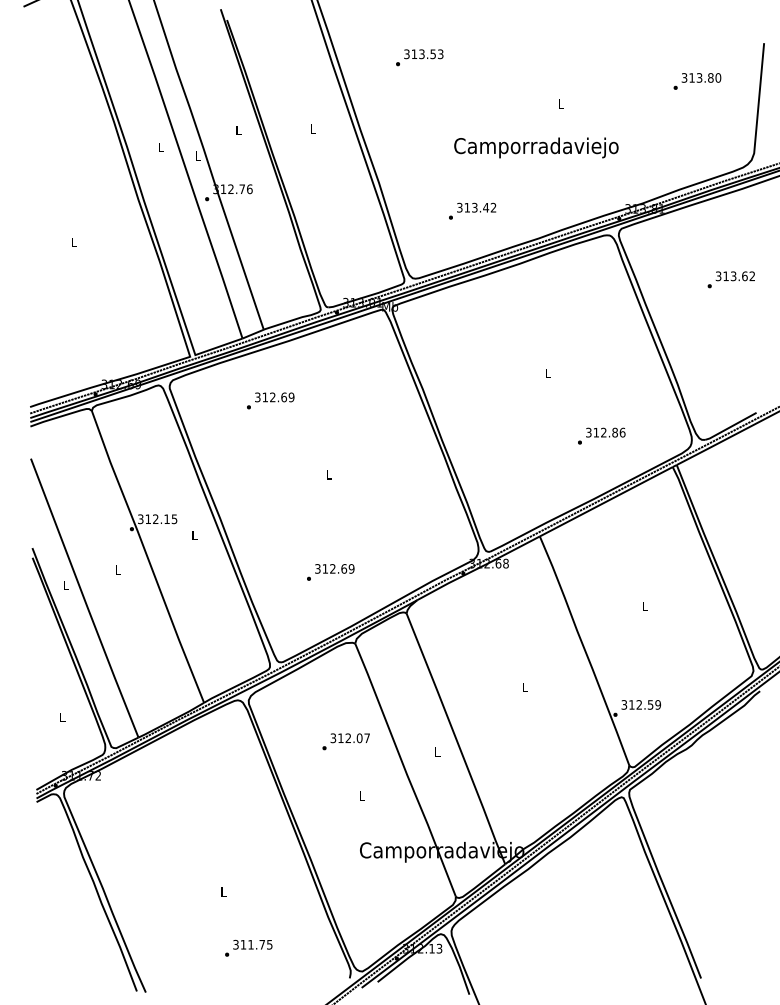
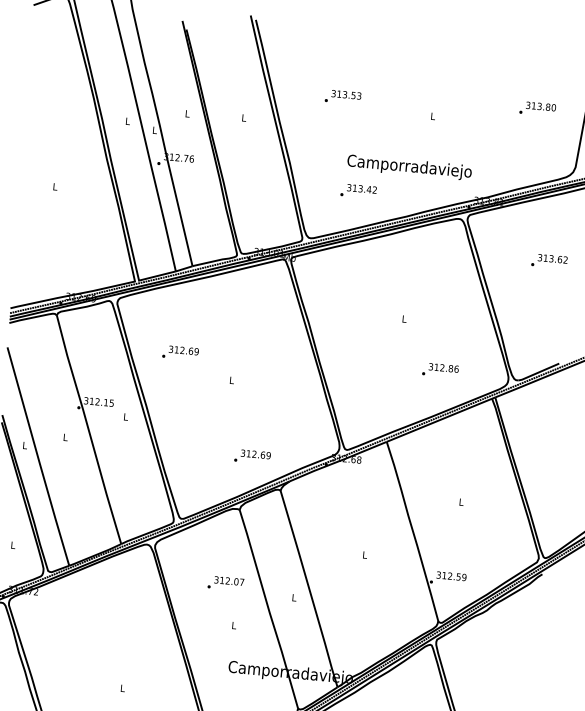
text: (419, 57) -> (342, 97), moved
text: (536, 147) -> (409, 167), moved
text: (270, 400) -> (180, 352), moved
text: (330, 572) -> (252, 456), moved

